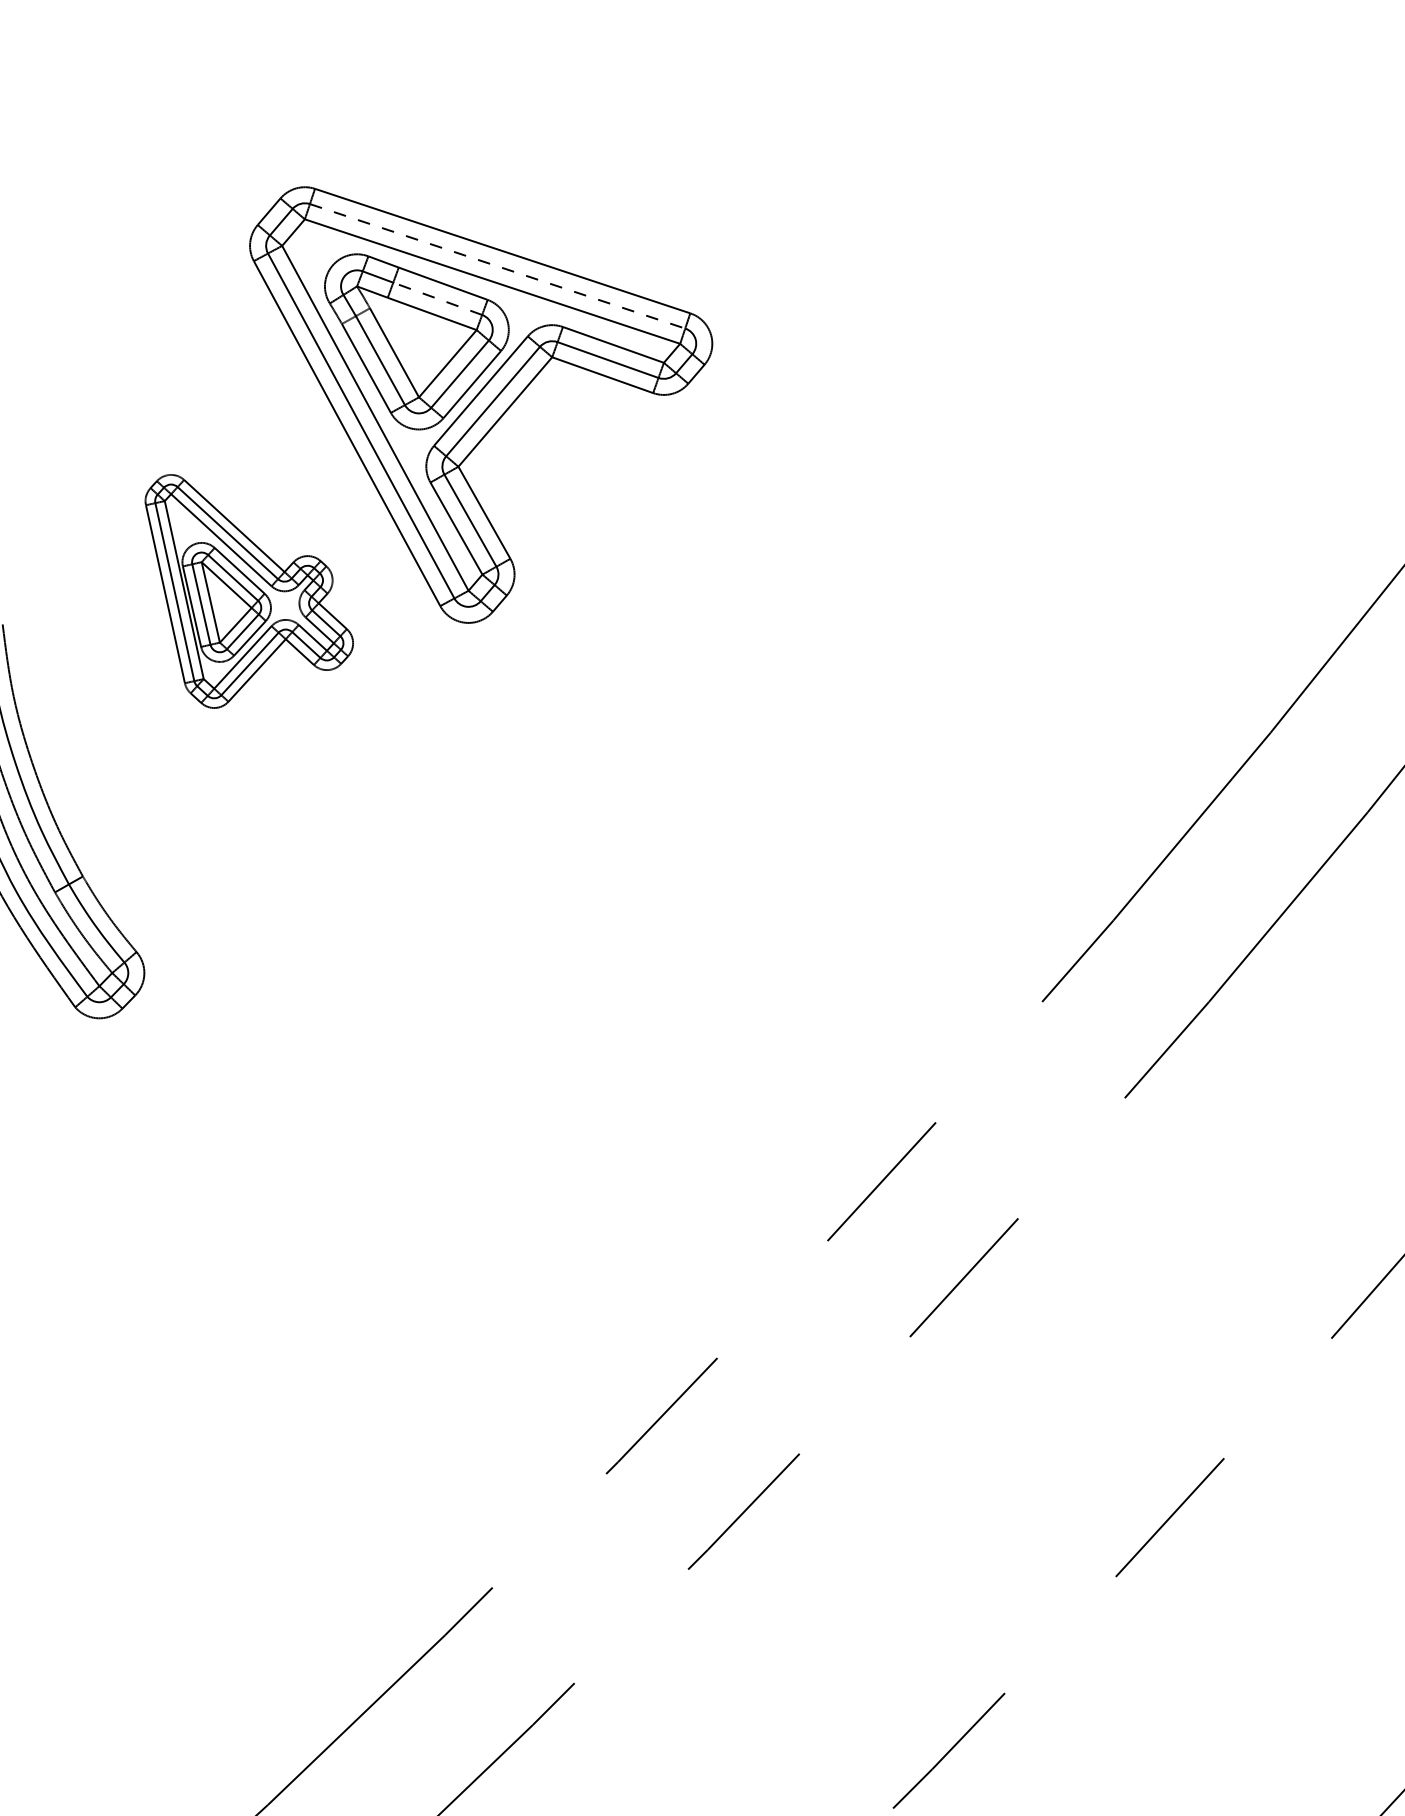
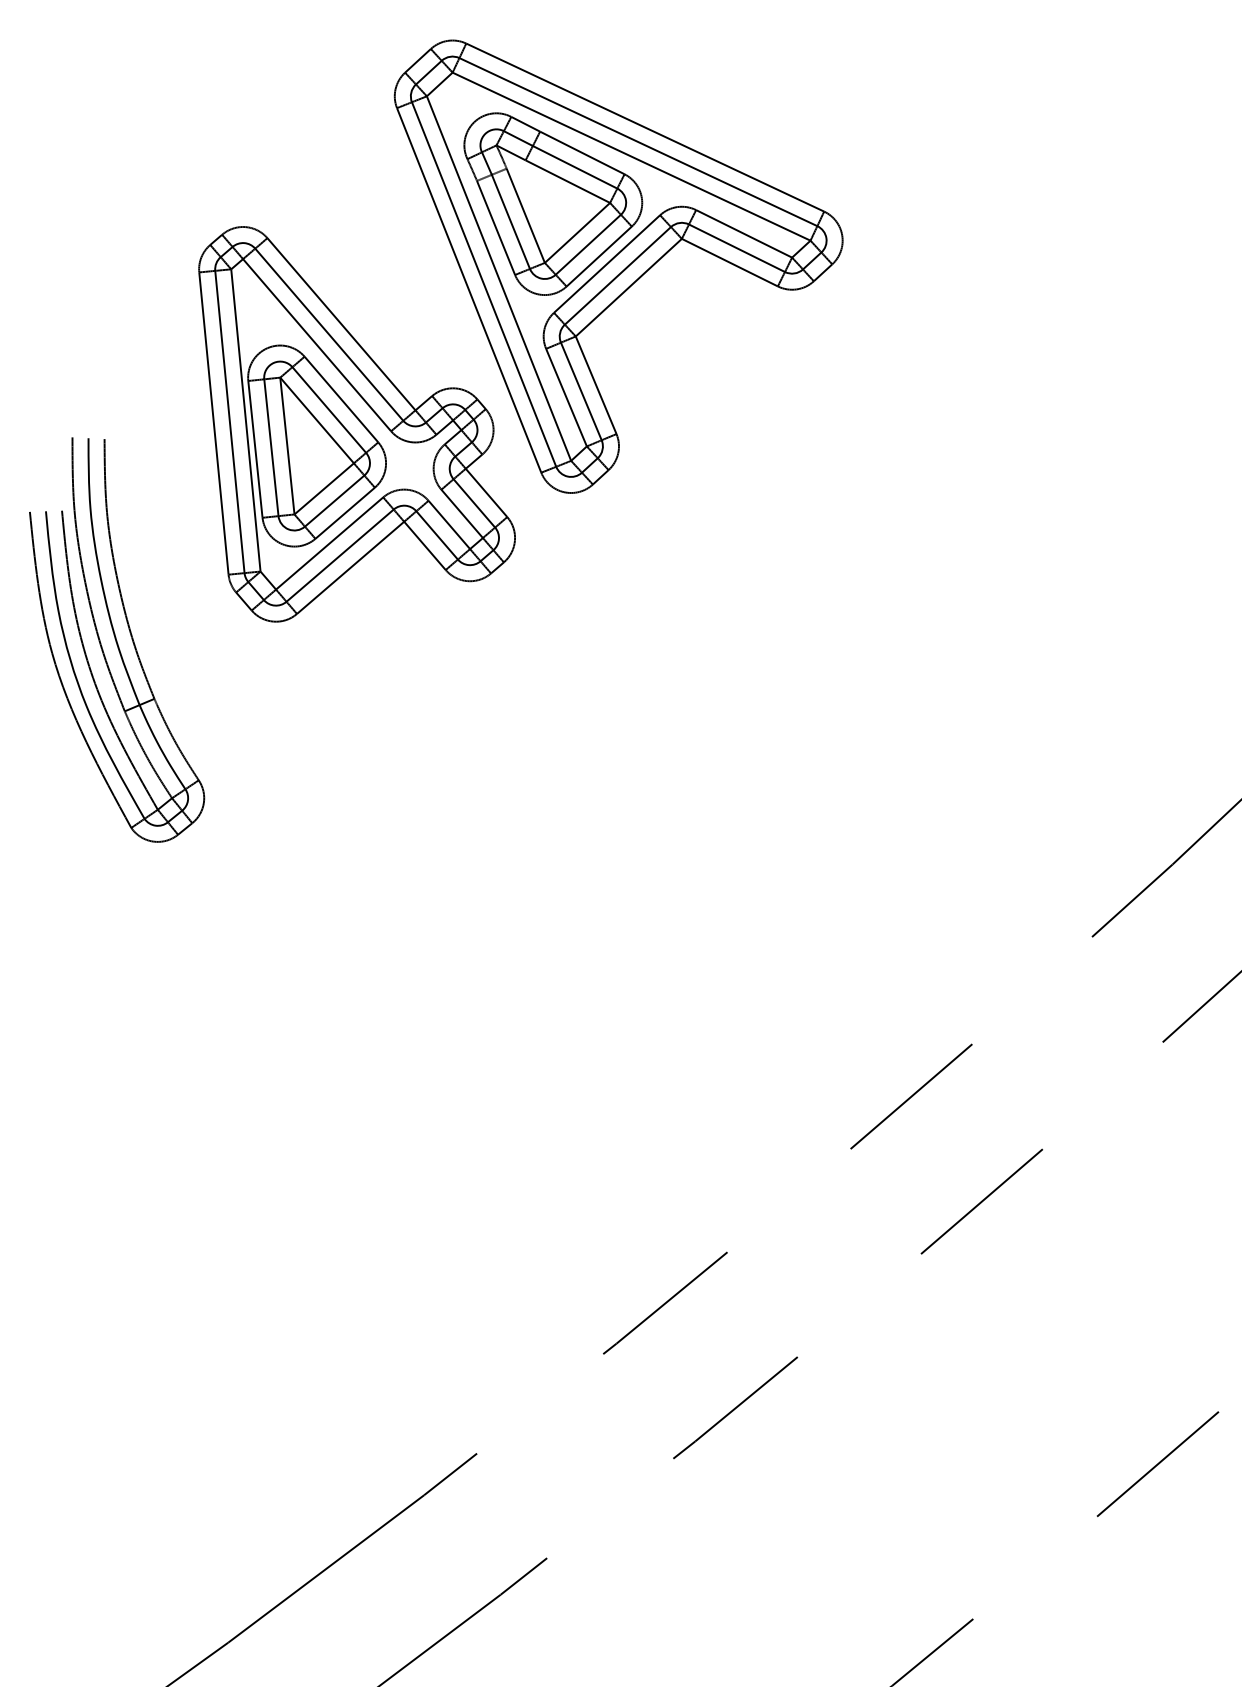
line: (497, 266) -> (638, 142), dashed -> solid
line: (437, 298) -> (574, 166), dashed -> solid
part: (249, 591) -> (353, 435), size x1.67

